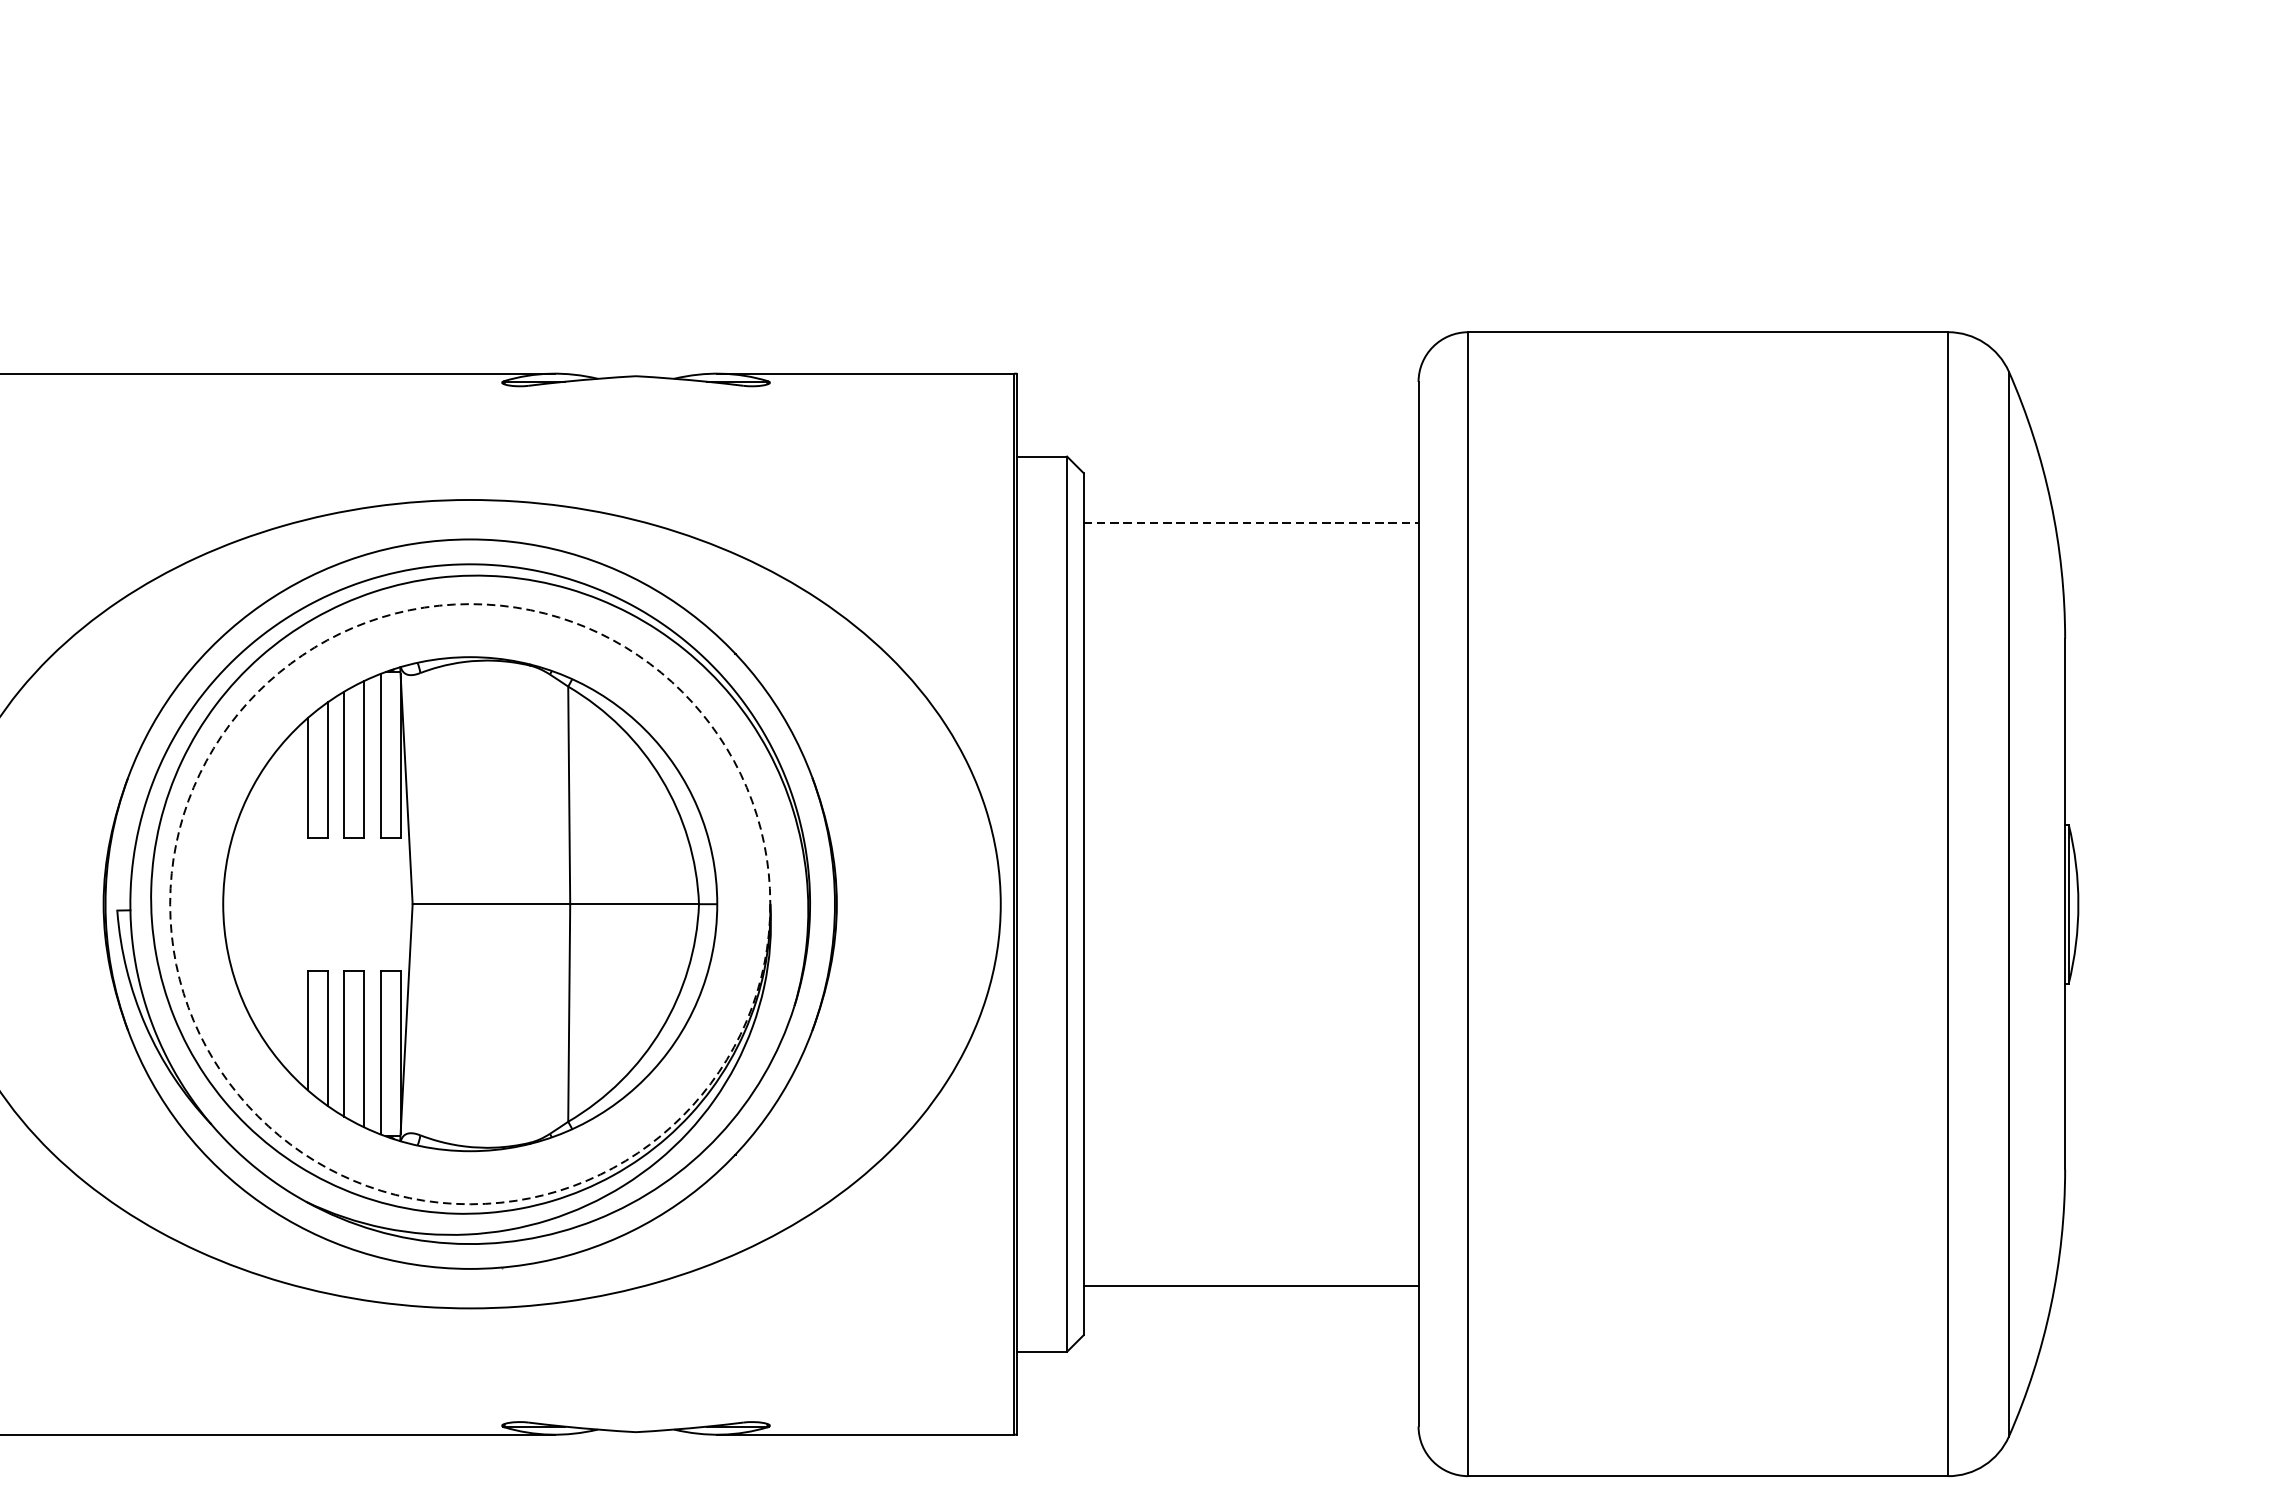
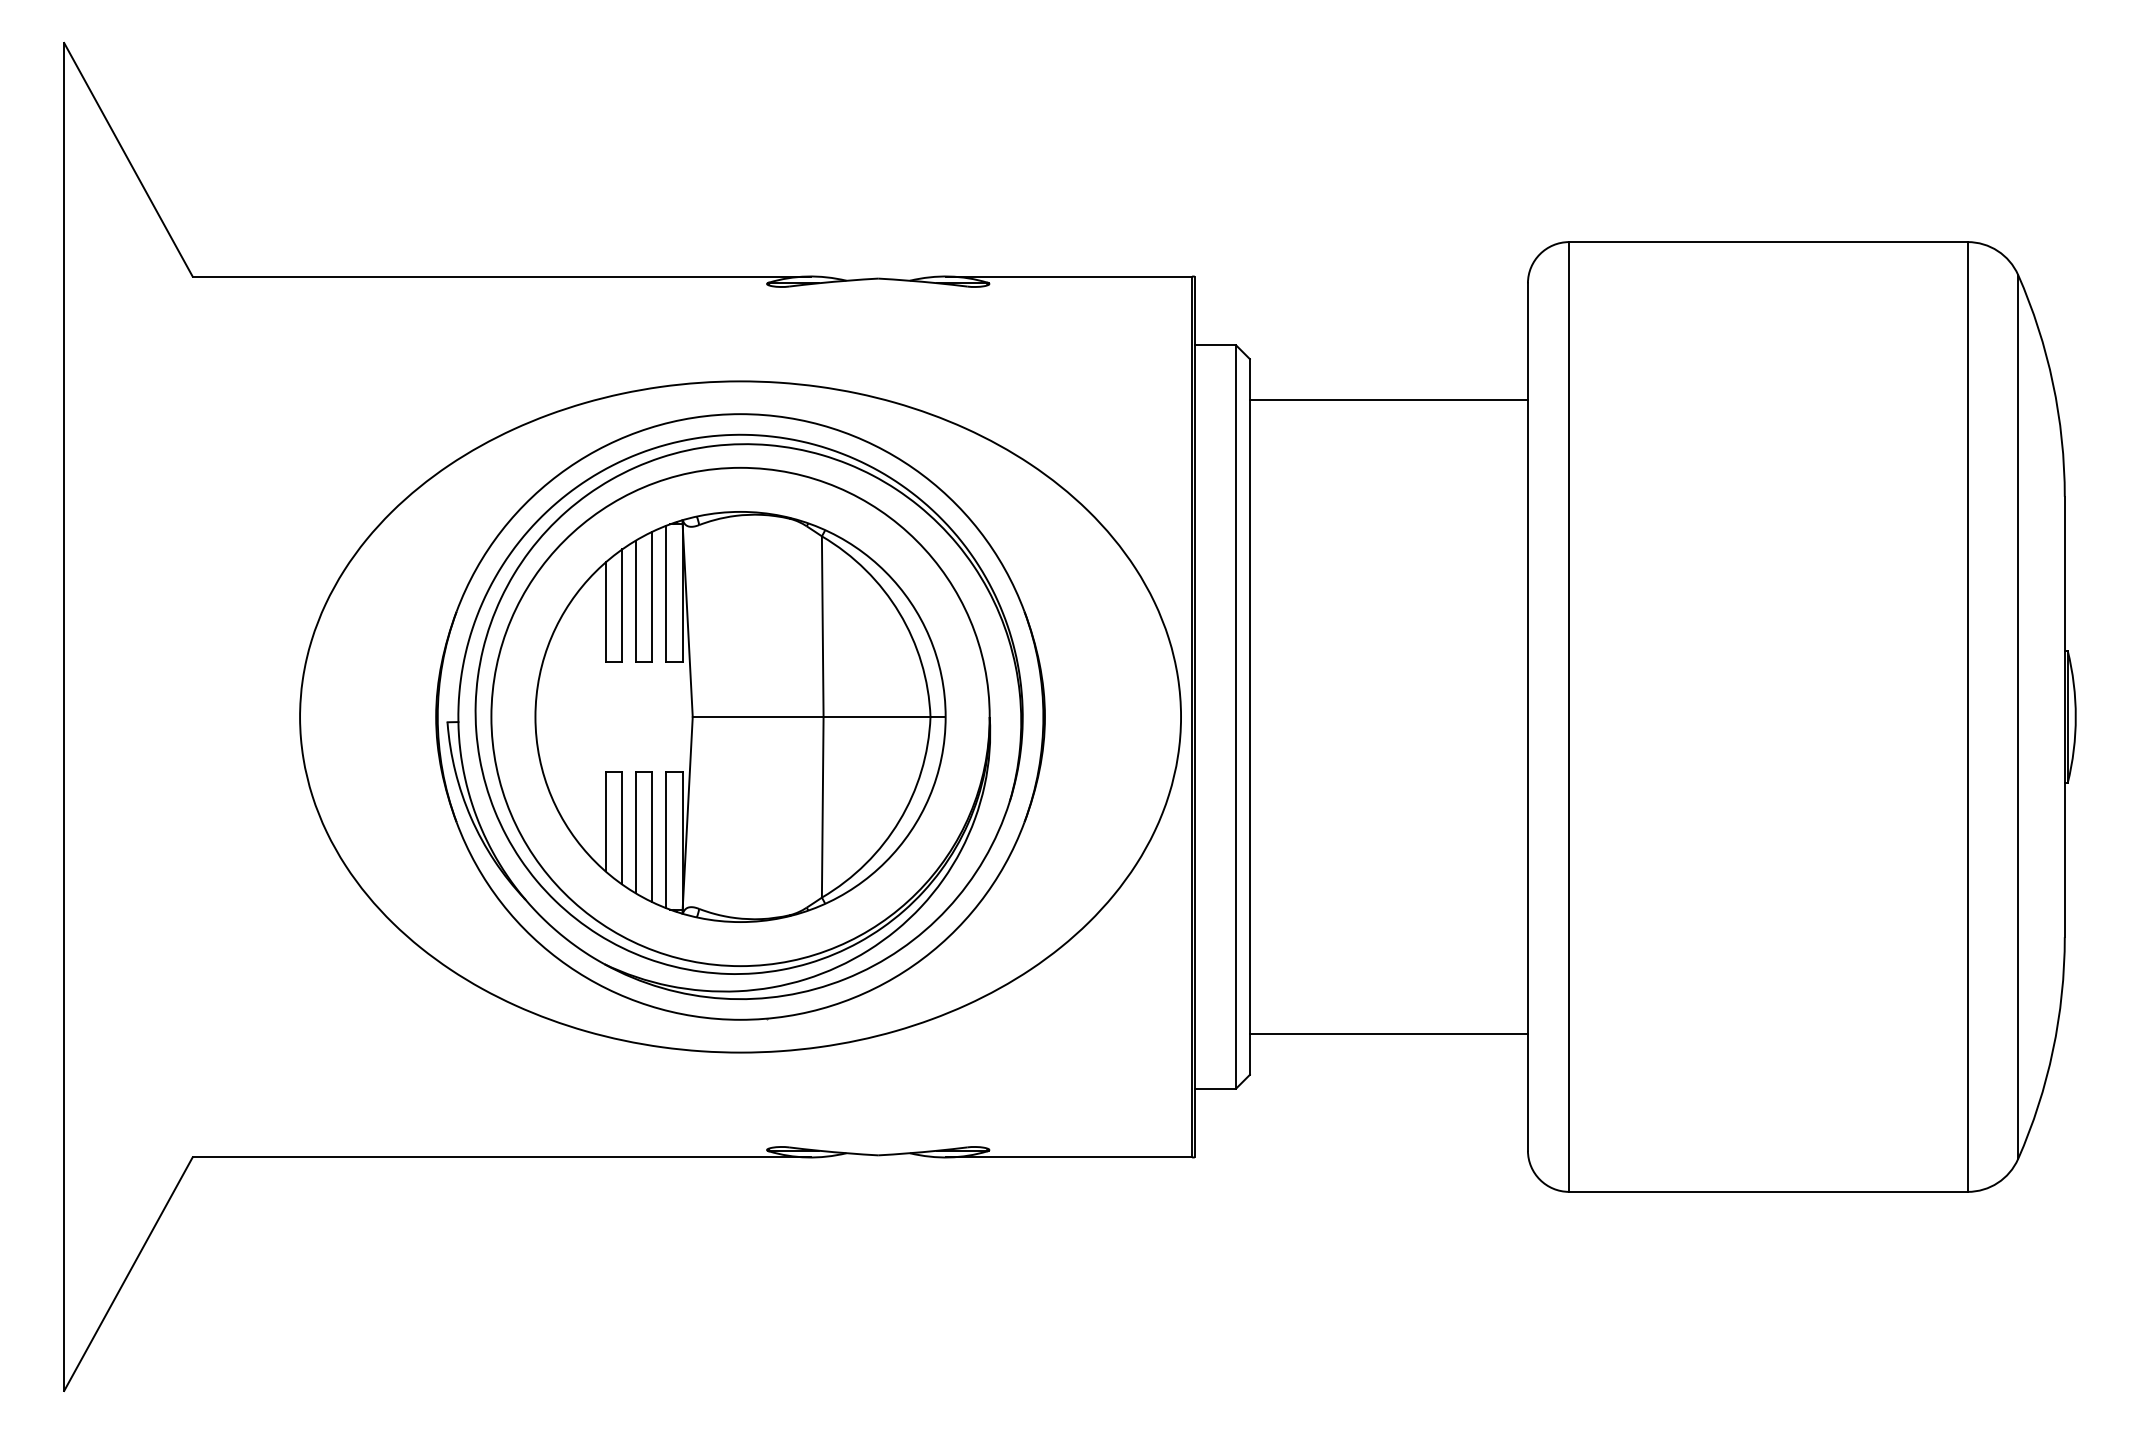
line: (1251, 523) -> (1389, 400), dashed -> solid
circle: (470, 903) -> (740, 716), dashed -> solid

